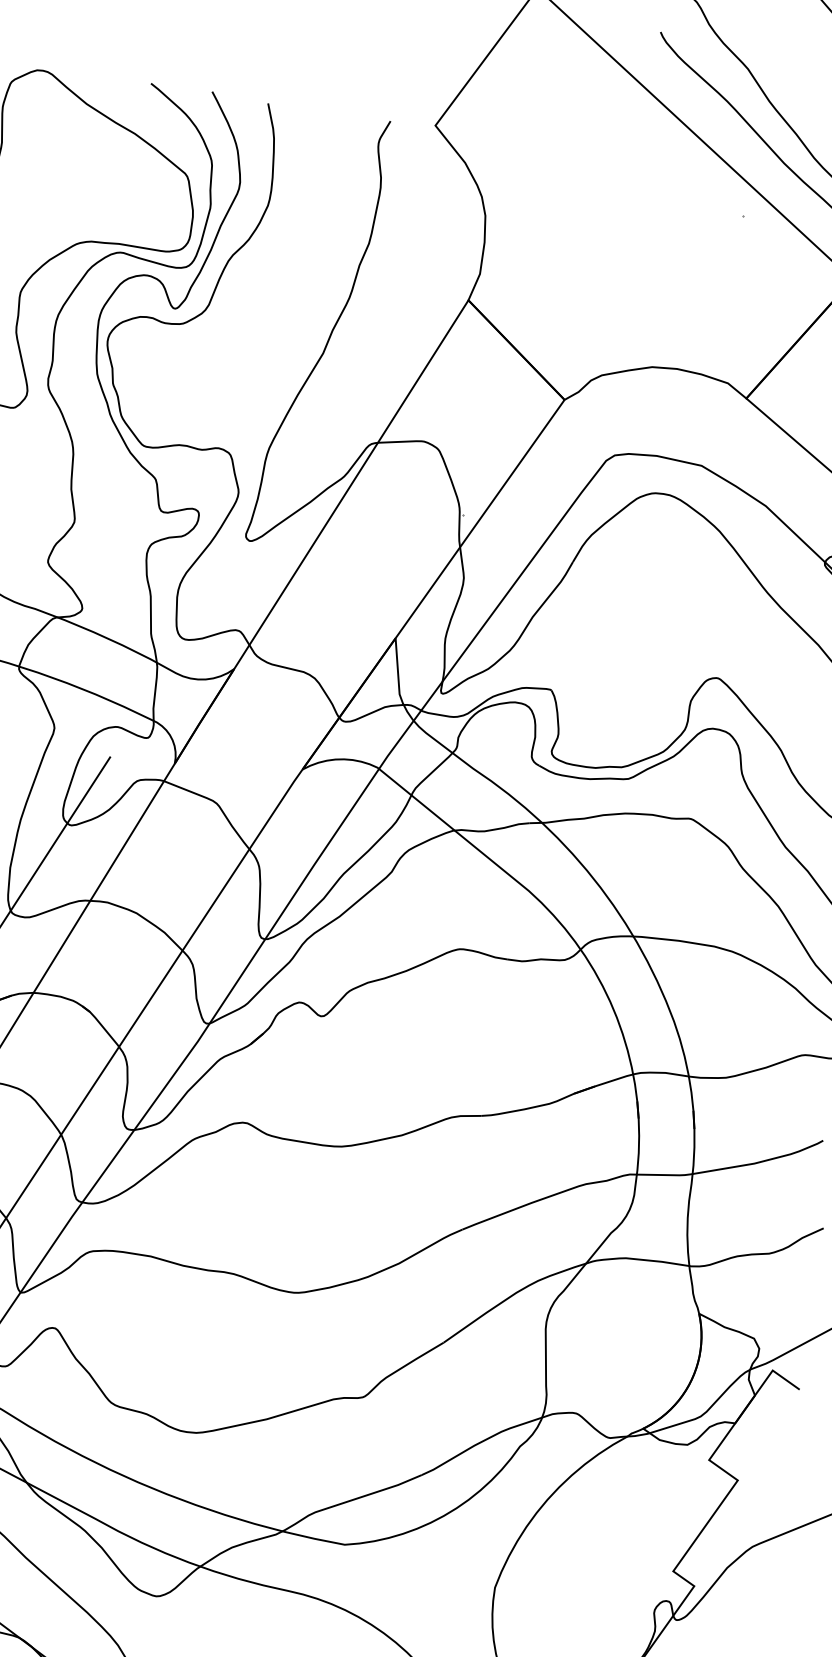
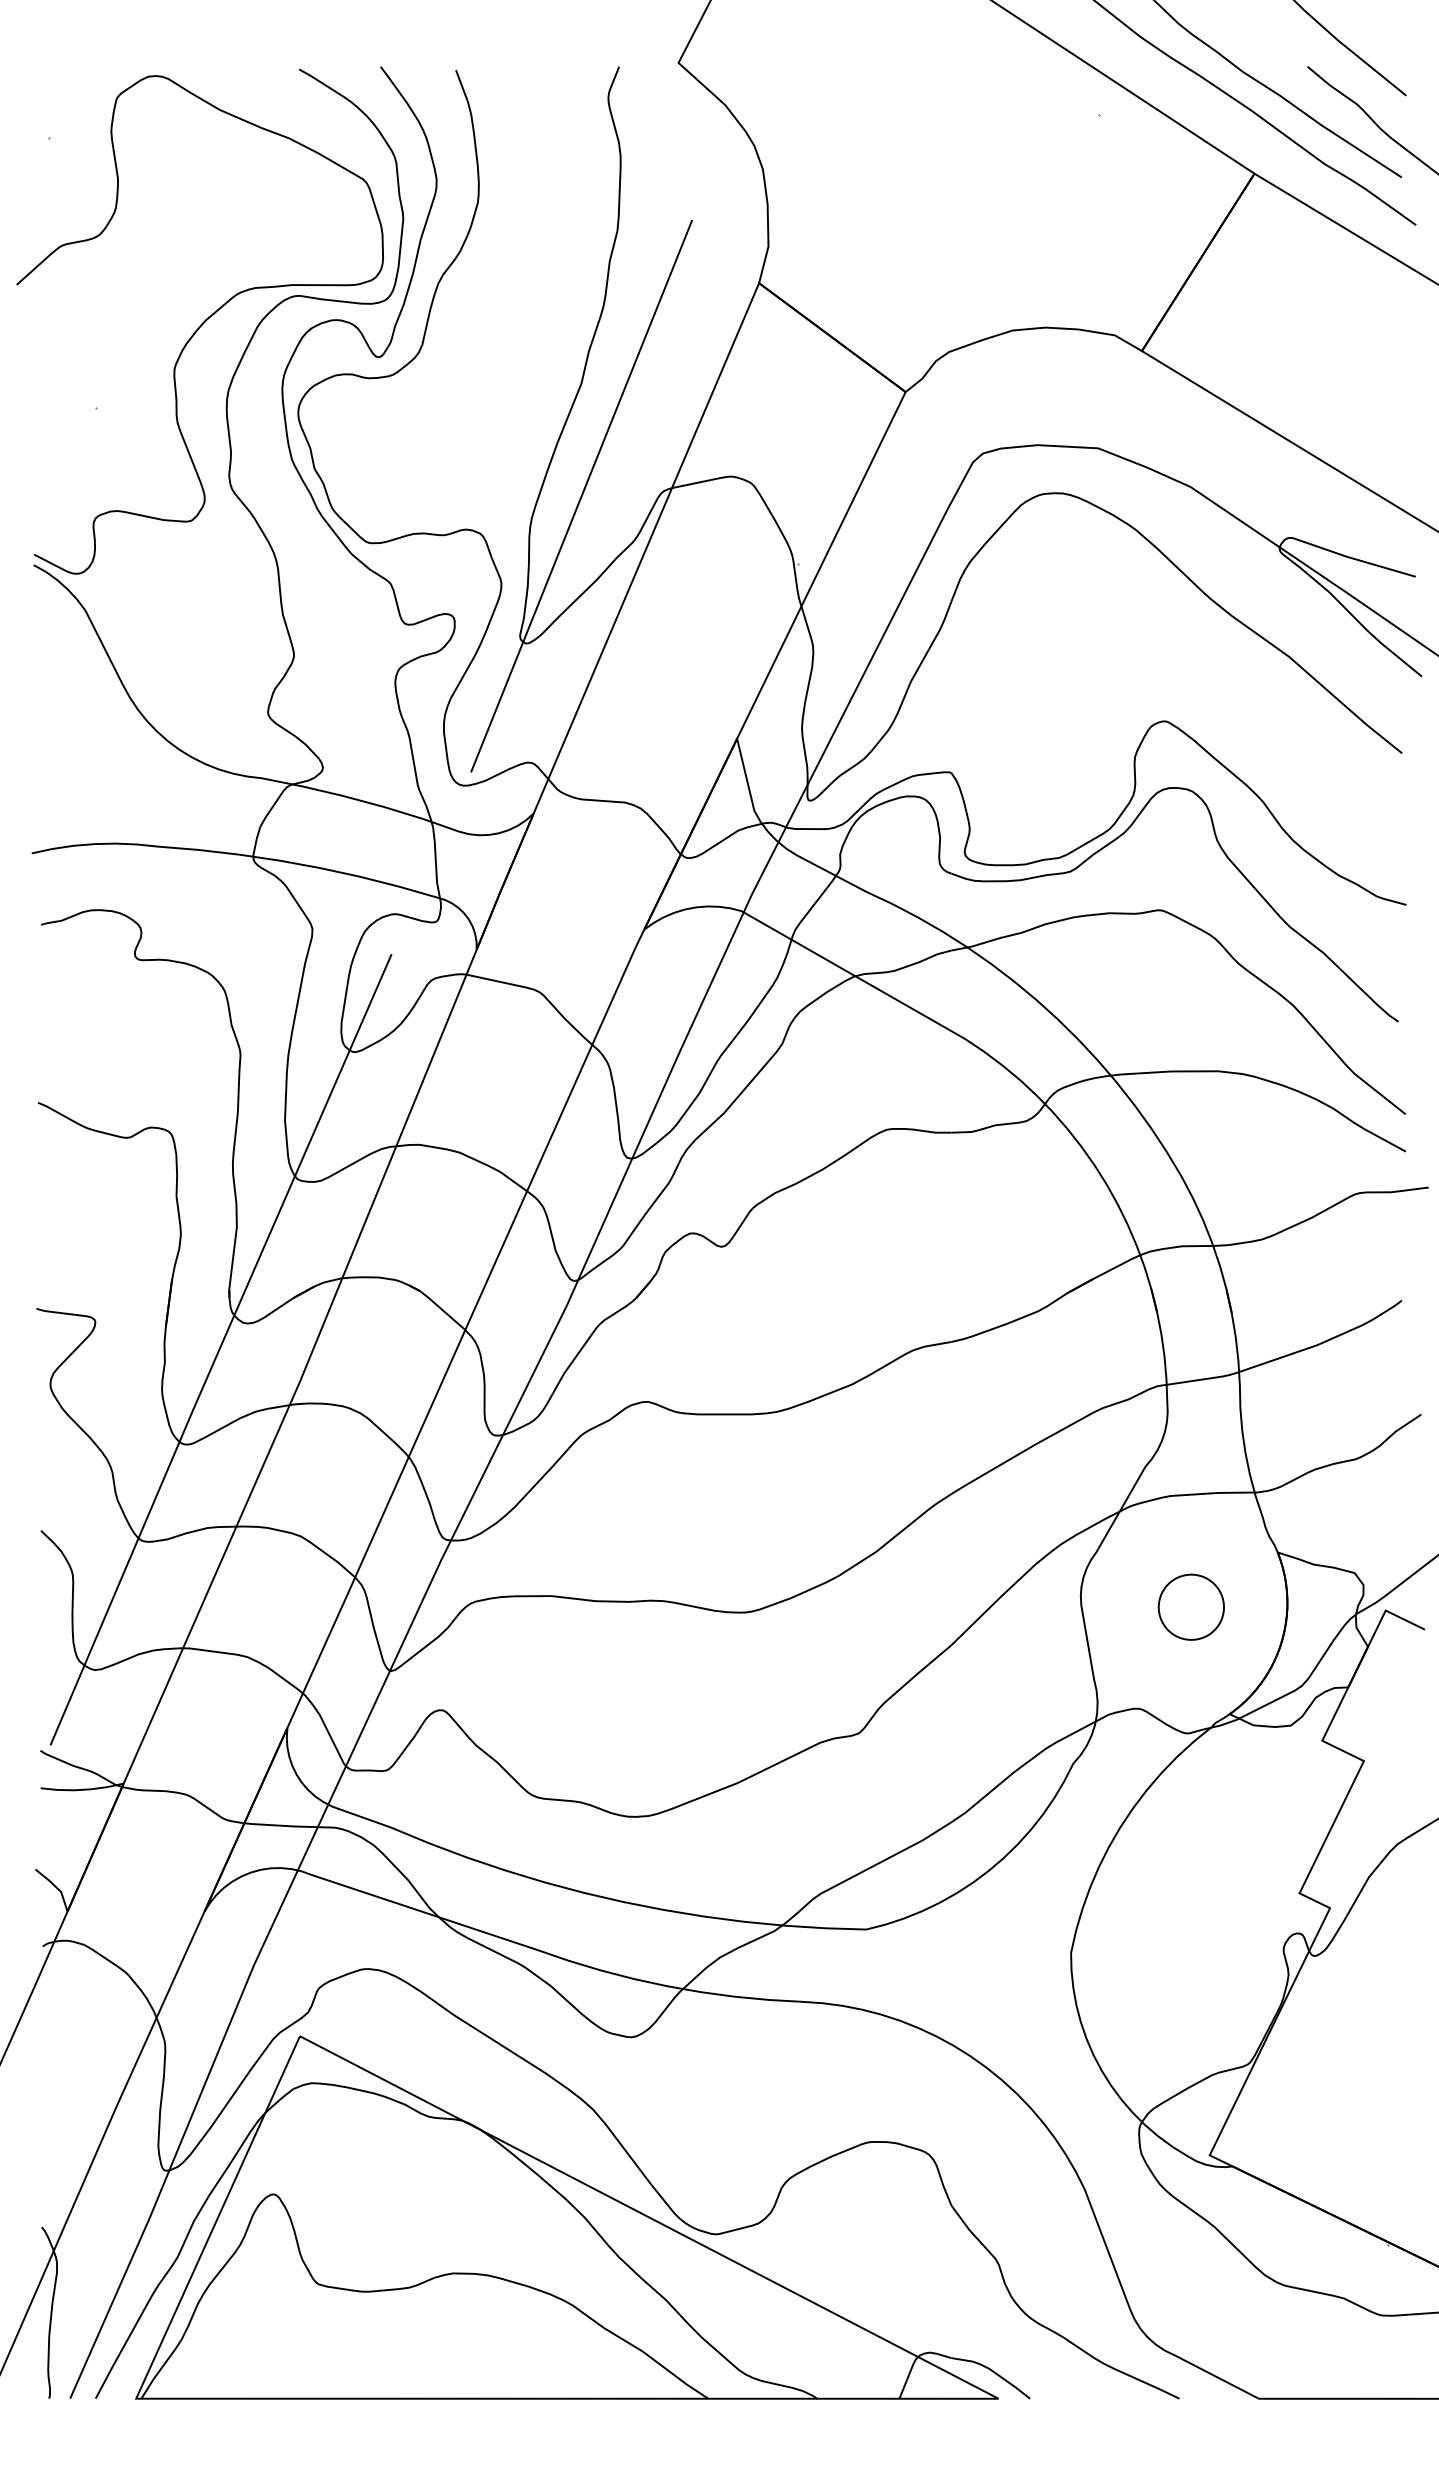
line: (309, 437) -> (581, 495), added
part: (627, 1343) -> (1190, 1606), added

